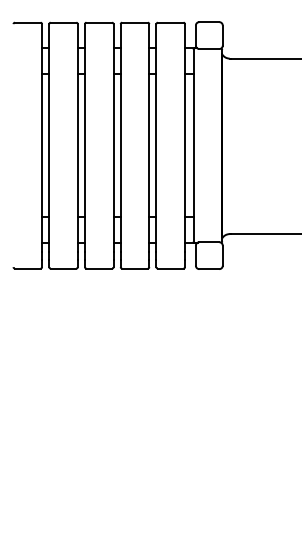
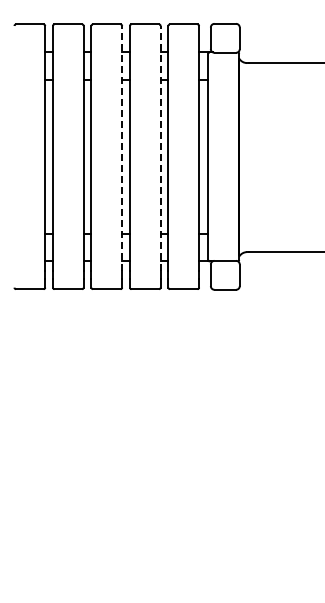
line: (113, 137) -> (122, 148), solid -> dashed
line: (149, 137) -> (160, 148), solid -> dashed

